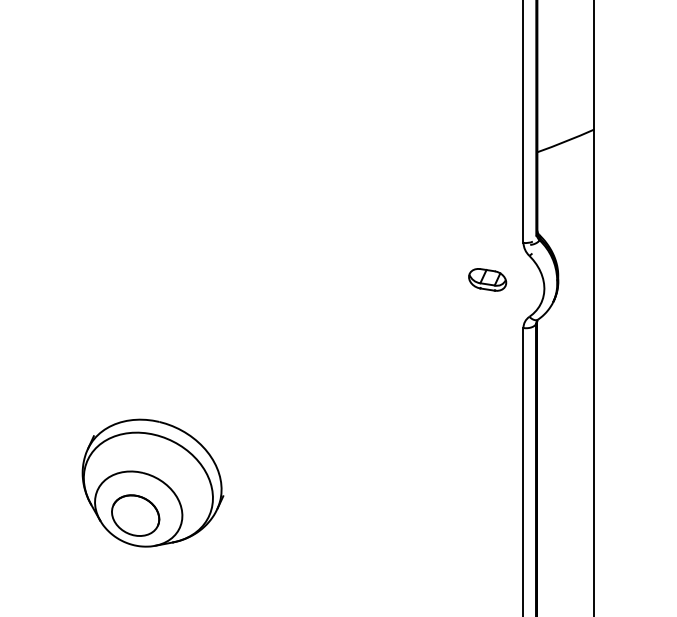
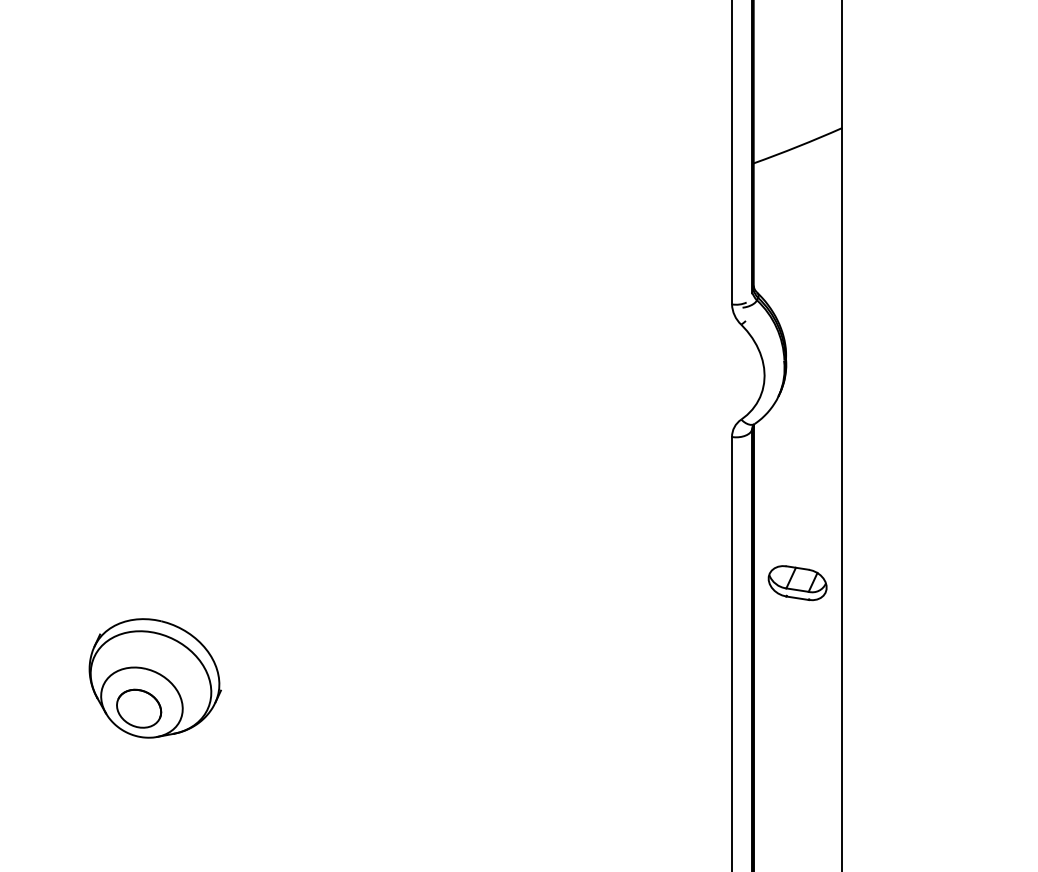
part: (487, 279) -> (797, 582), moved
part: (152, 482) -> (154, 677), size x0.6

